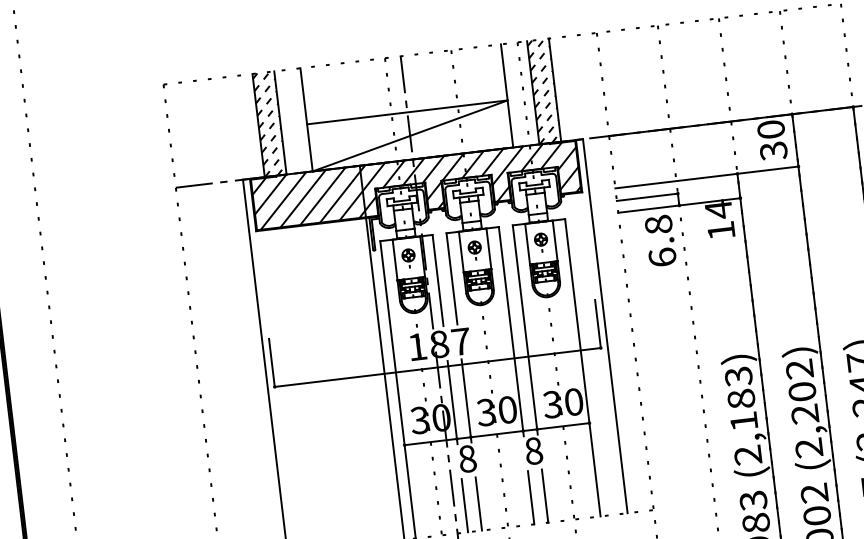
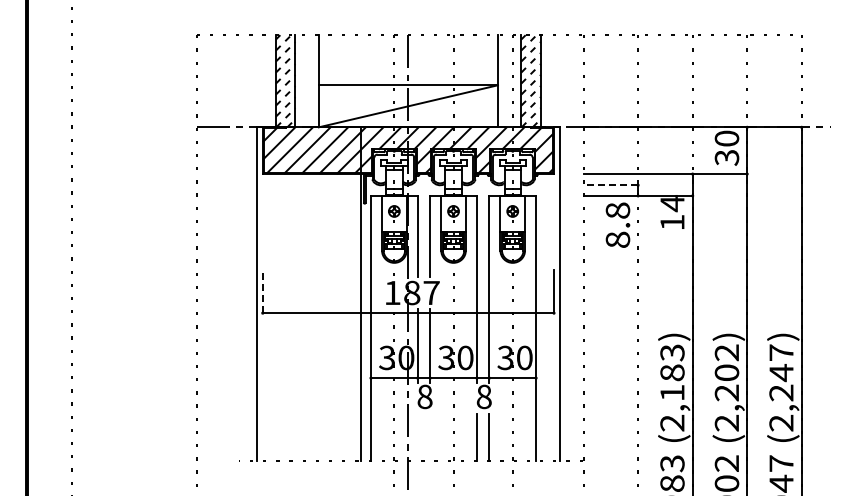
line: (647, 197) -> (610, 185), solid -> dashed
text: (662, 257) -> (617, 239), 6.8 -> 8.8
line: (271, 362) -> (262, 291), solid -> dashed
line: (479, 503) -> (430, 437), removed
line: (464, 505) -> (417, 437), removed

